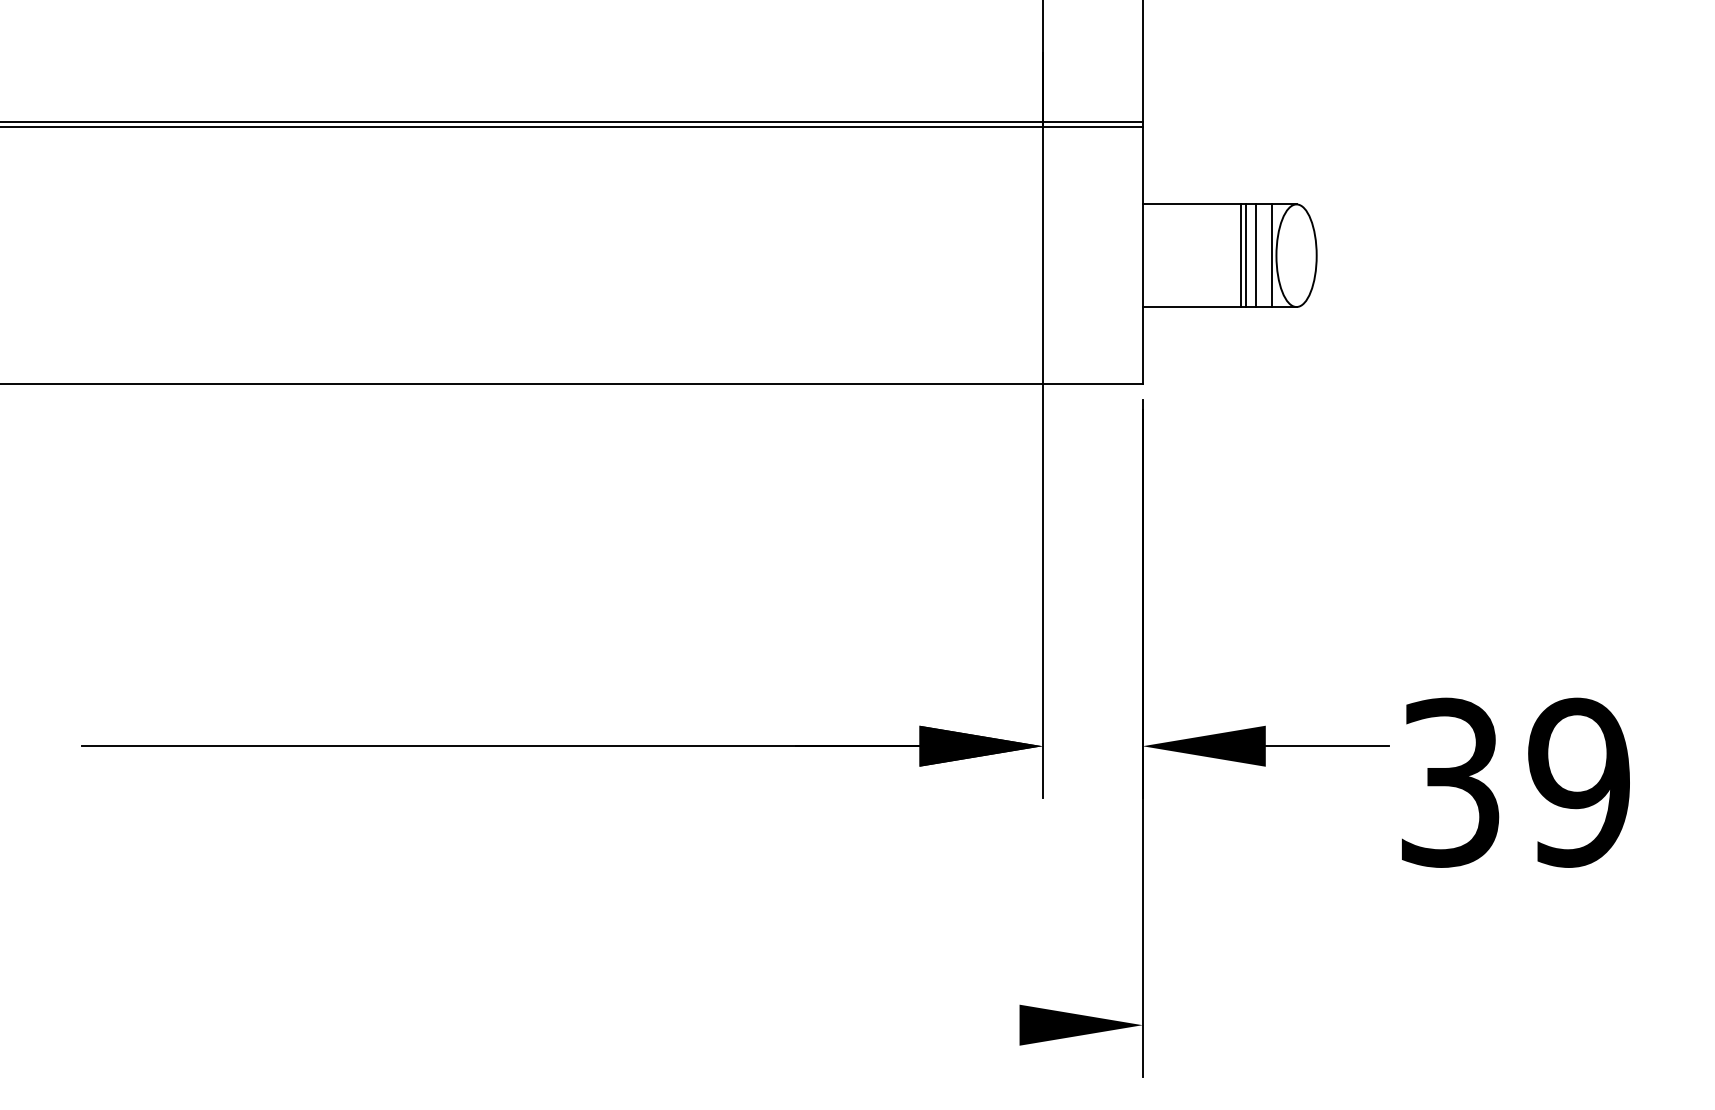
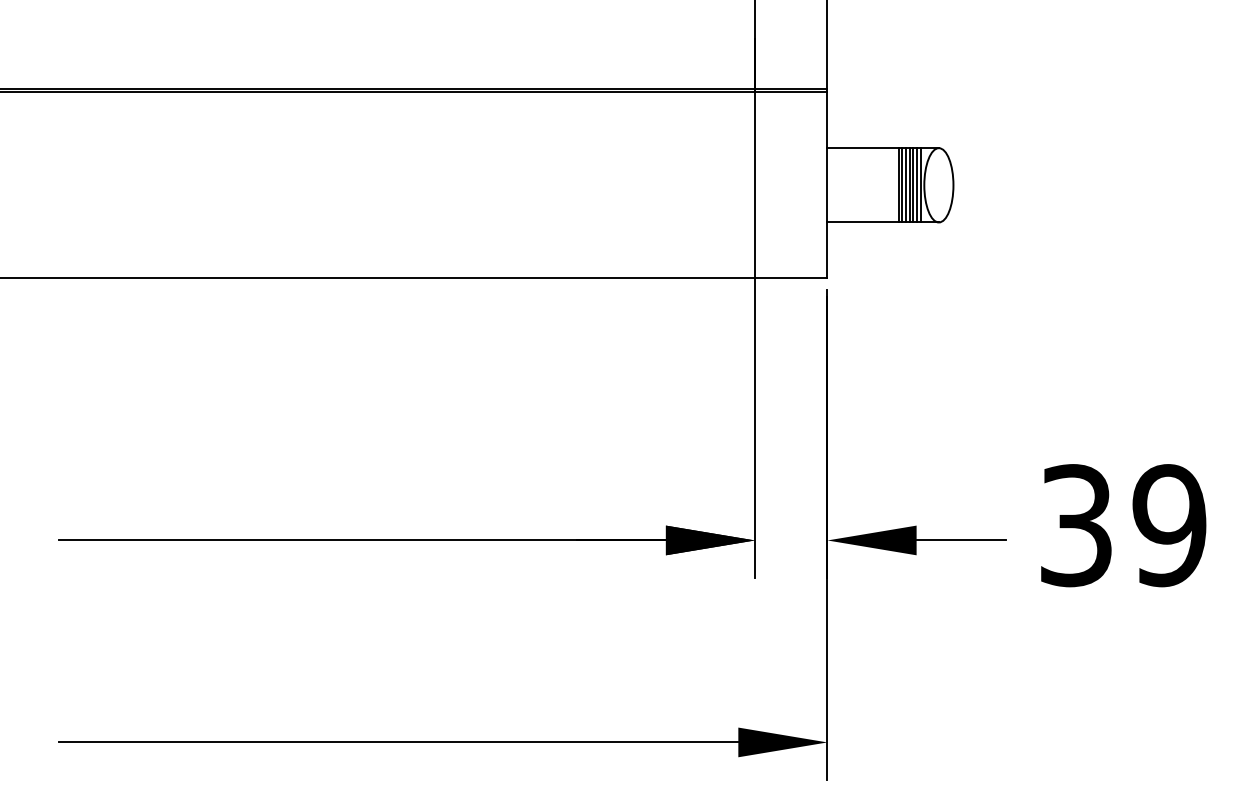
line: (1251, 255) -> (906, 185), added
line: (1261, 255) -> (913, 185), added
line: (1266, 255) -> (917, 185), added
text: (1515, 782) -> (1123, 525), moved
line: (550, 1025) -> (398, 742), added

